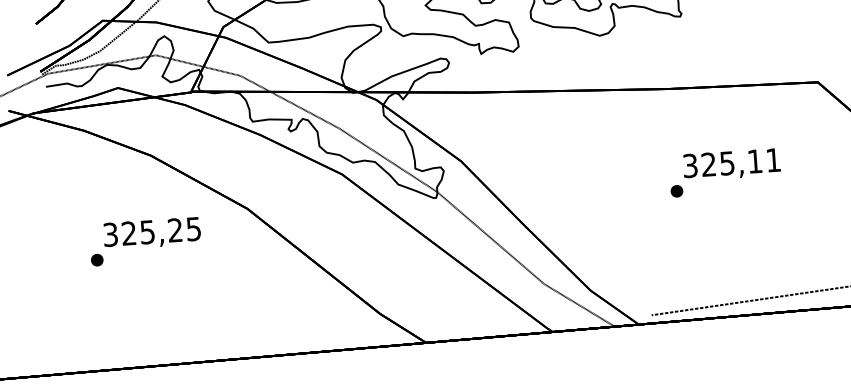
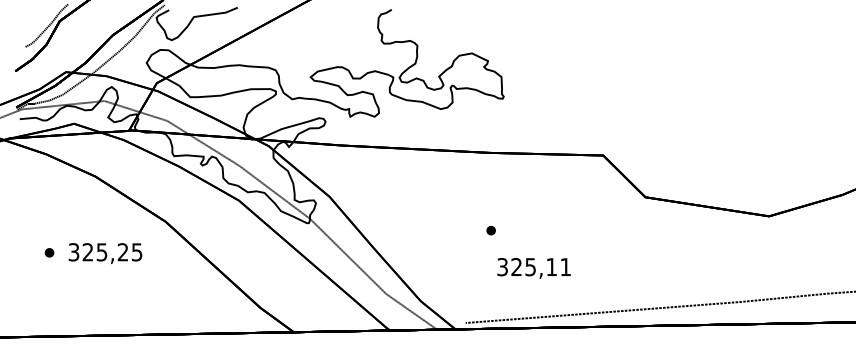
text: (731, 164) -> (533, 268), moved
text: (152, 233) -> (105, 253), moved

